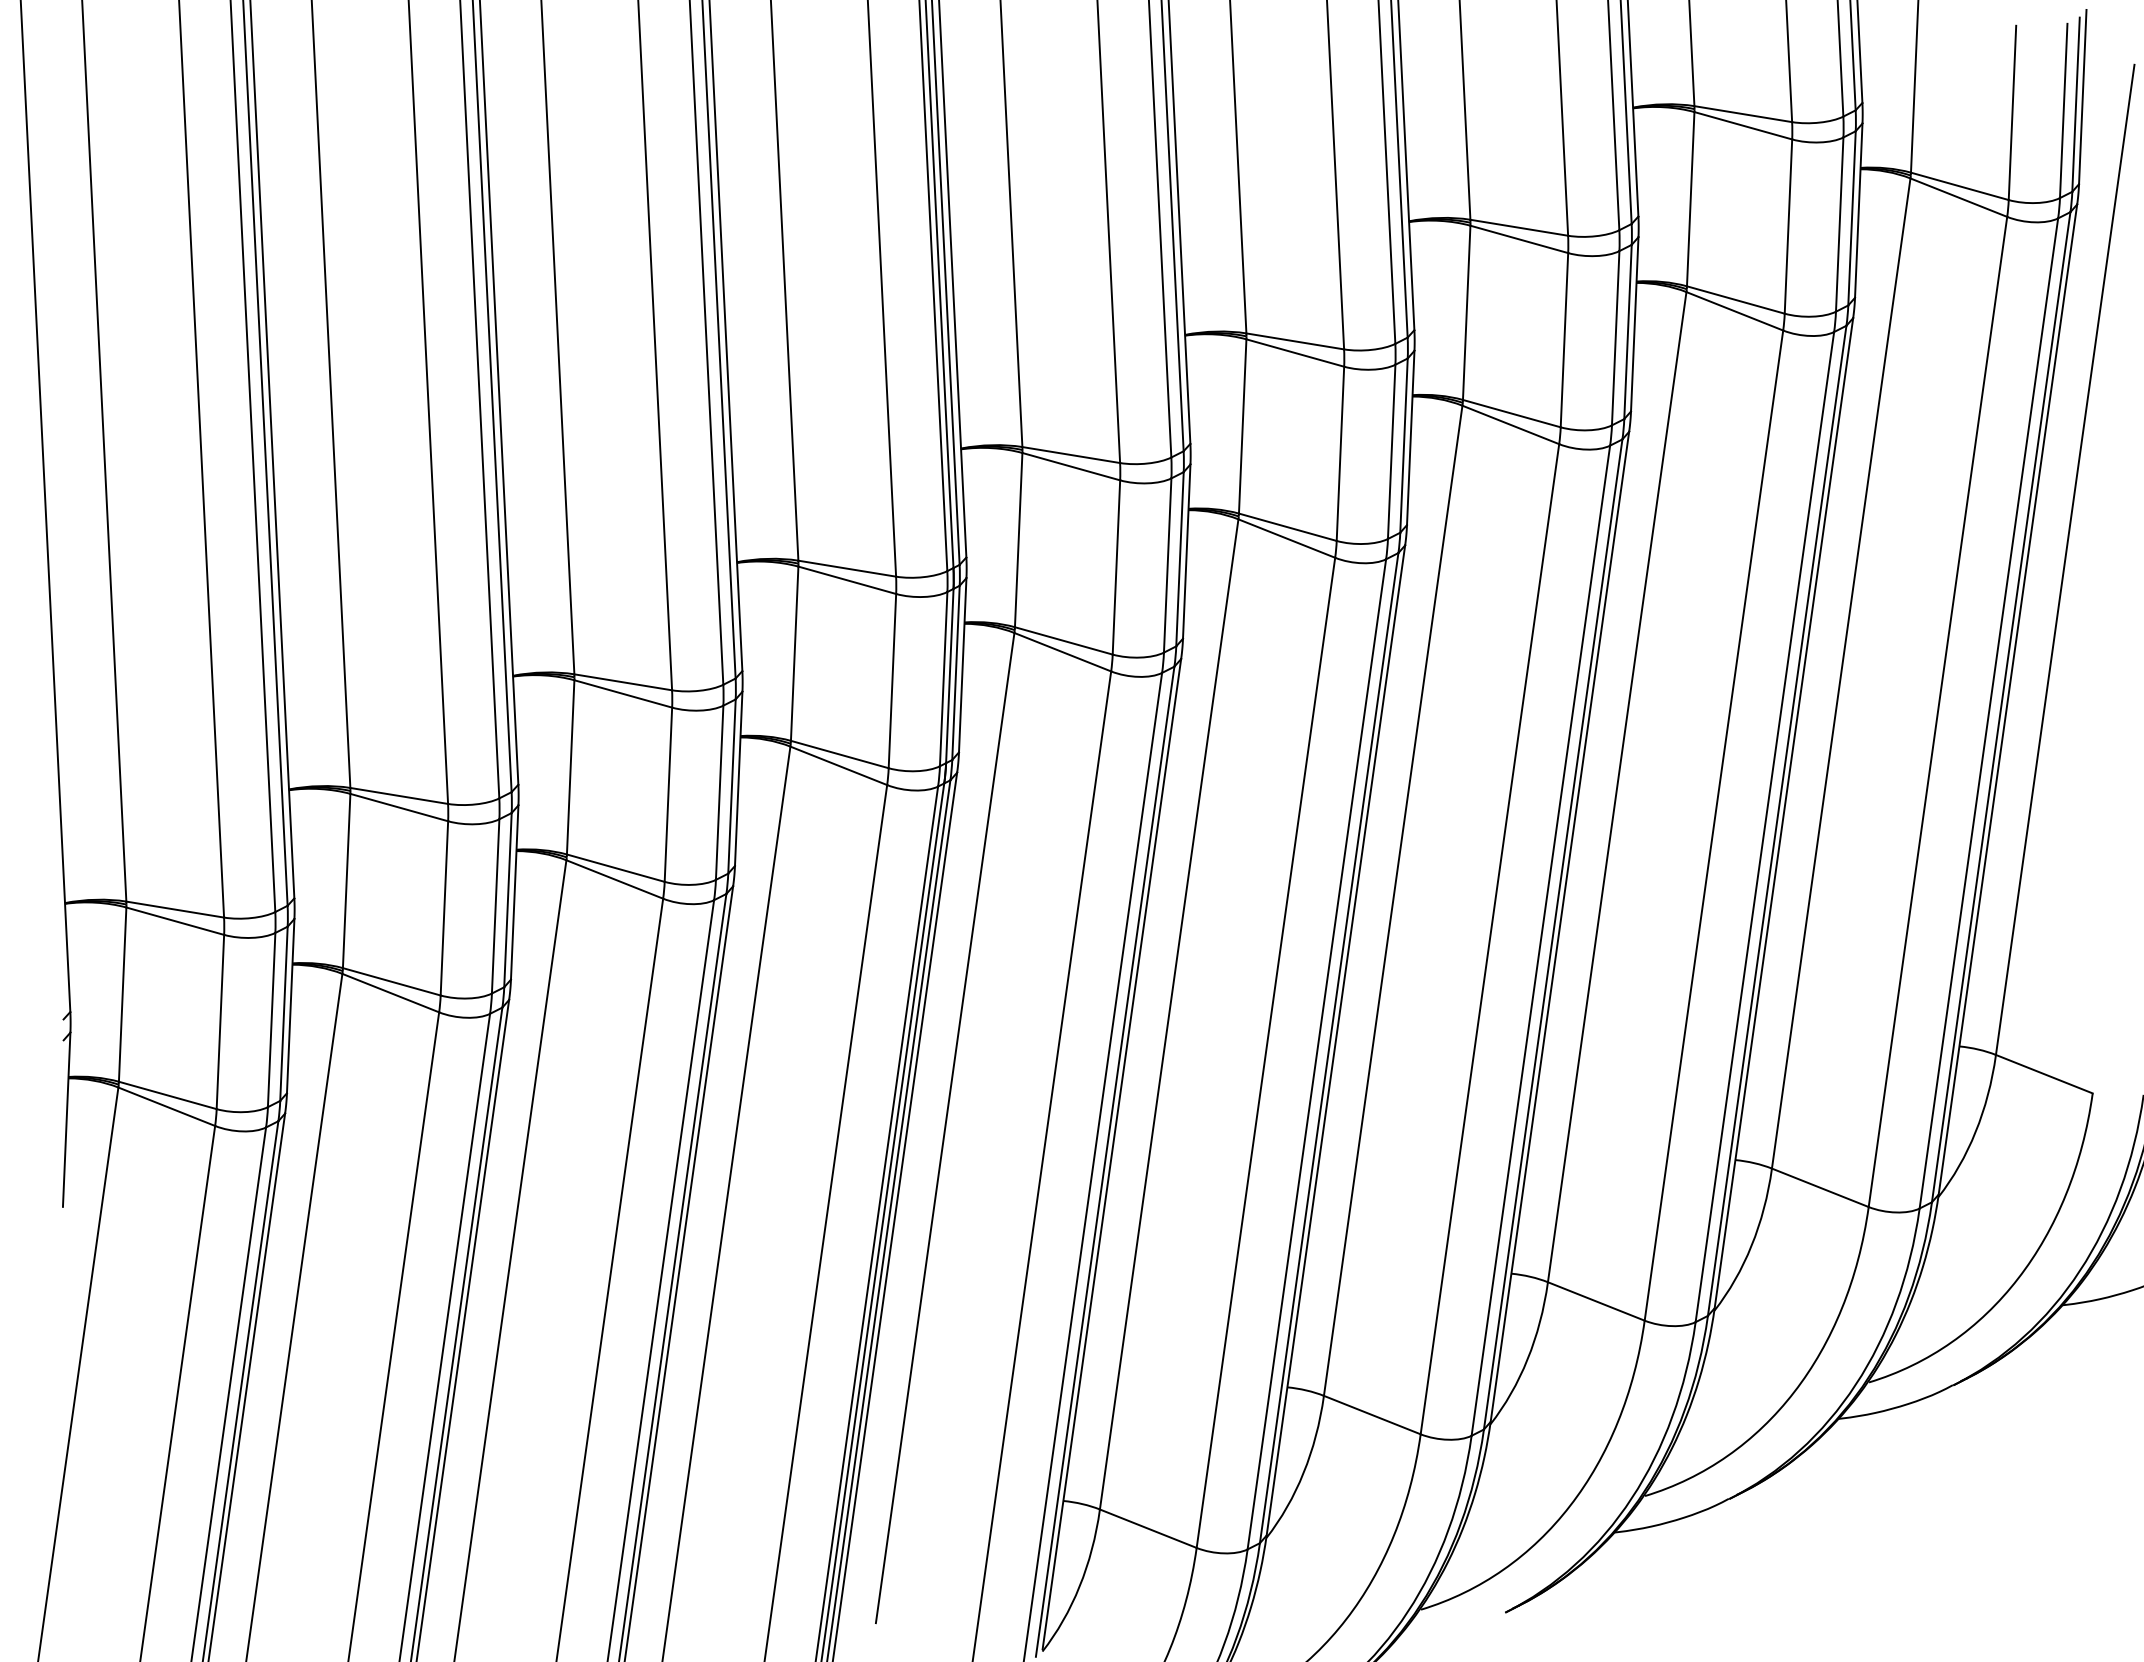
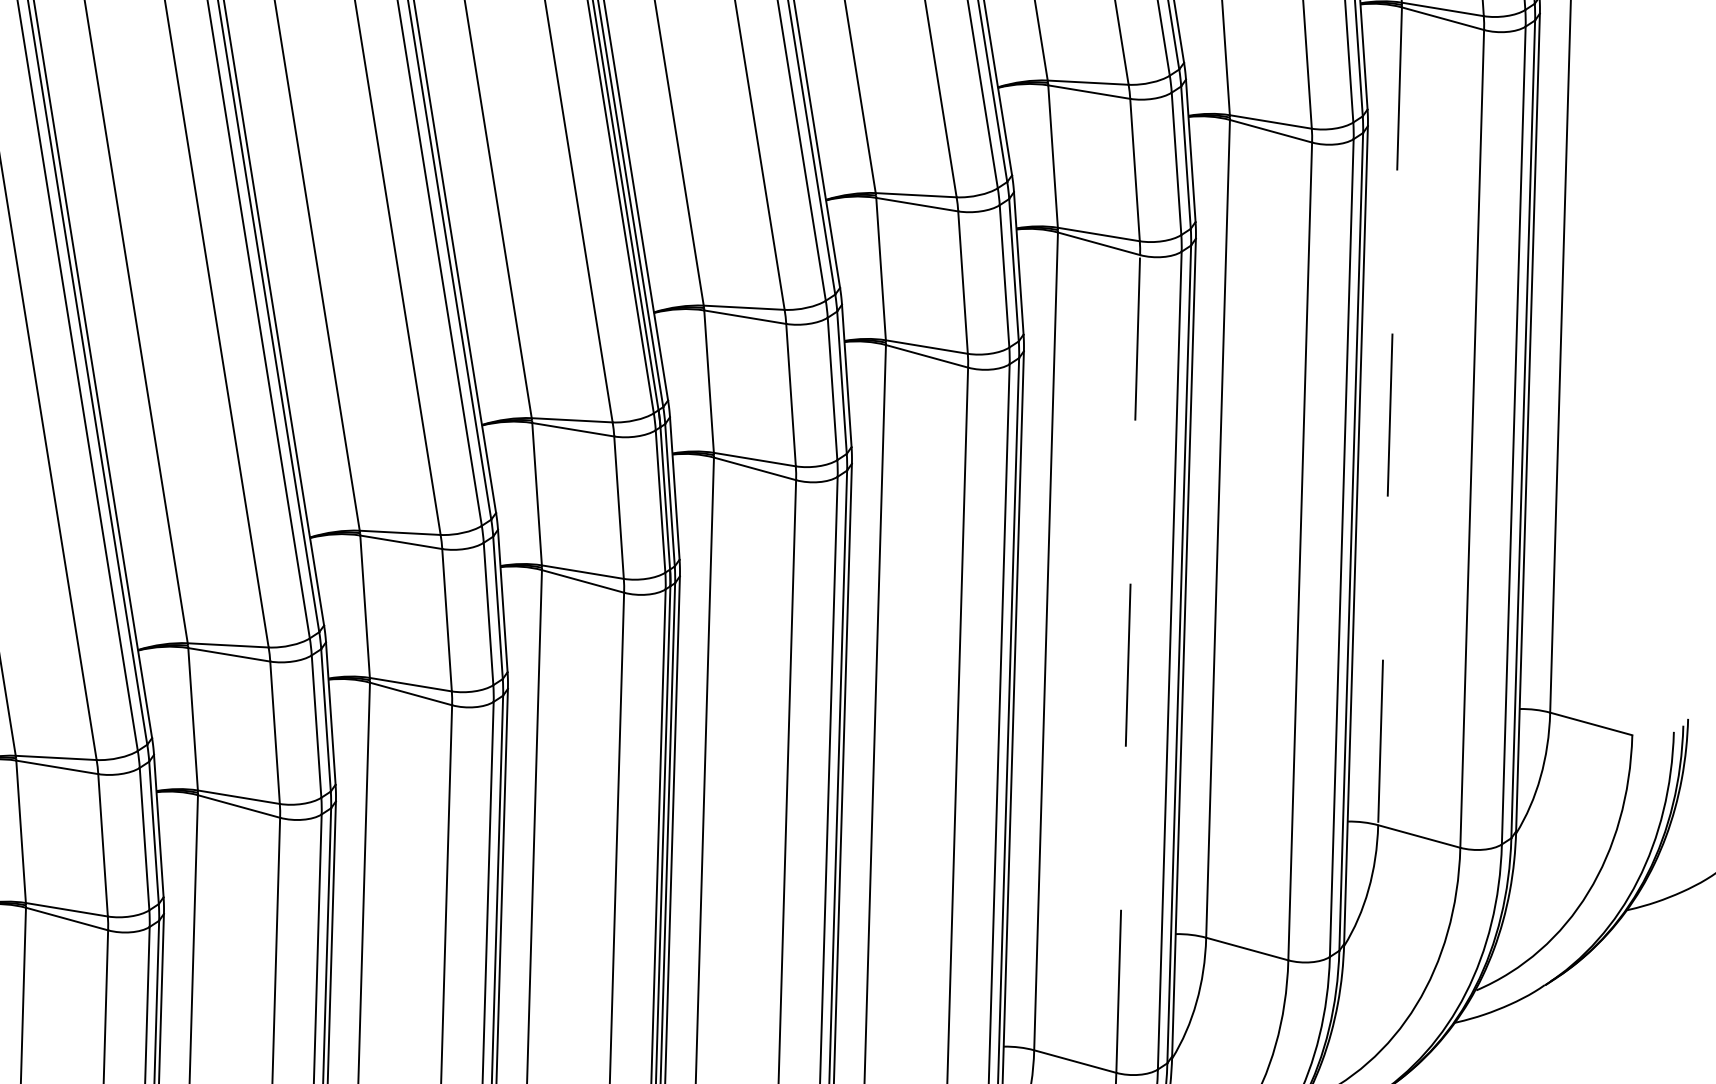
line: (1841, 673) -> (1390, 416), solid -> dashed
line: (1489, 939) -> (1127, 664), solid -> dashed

